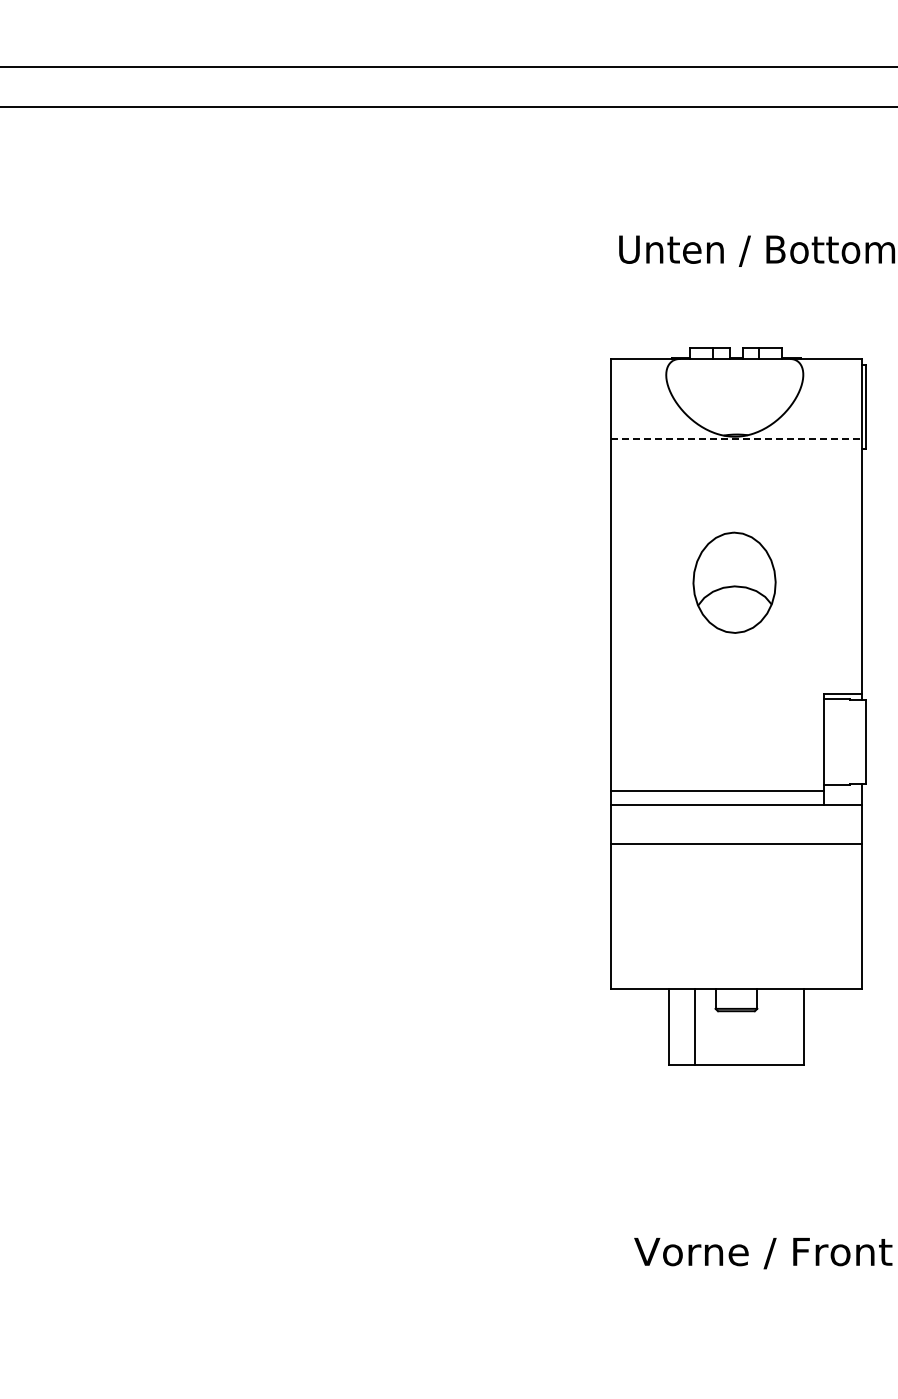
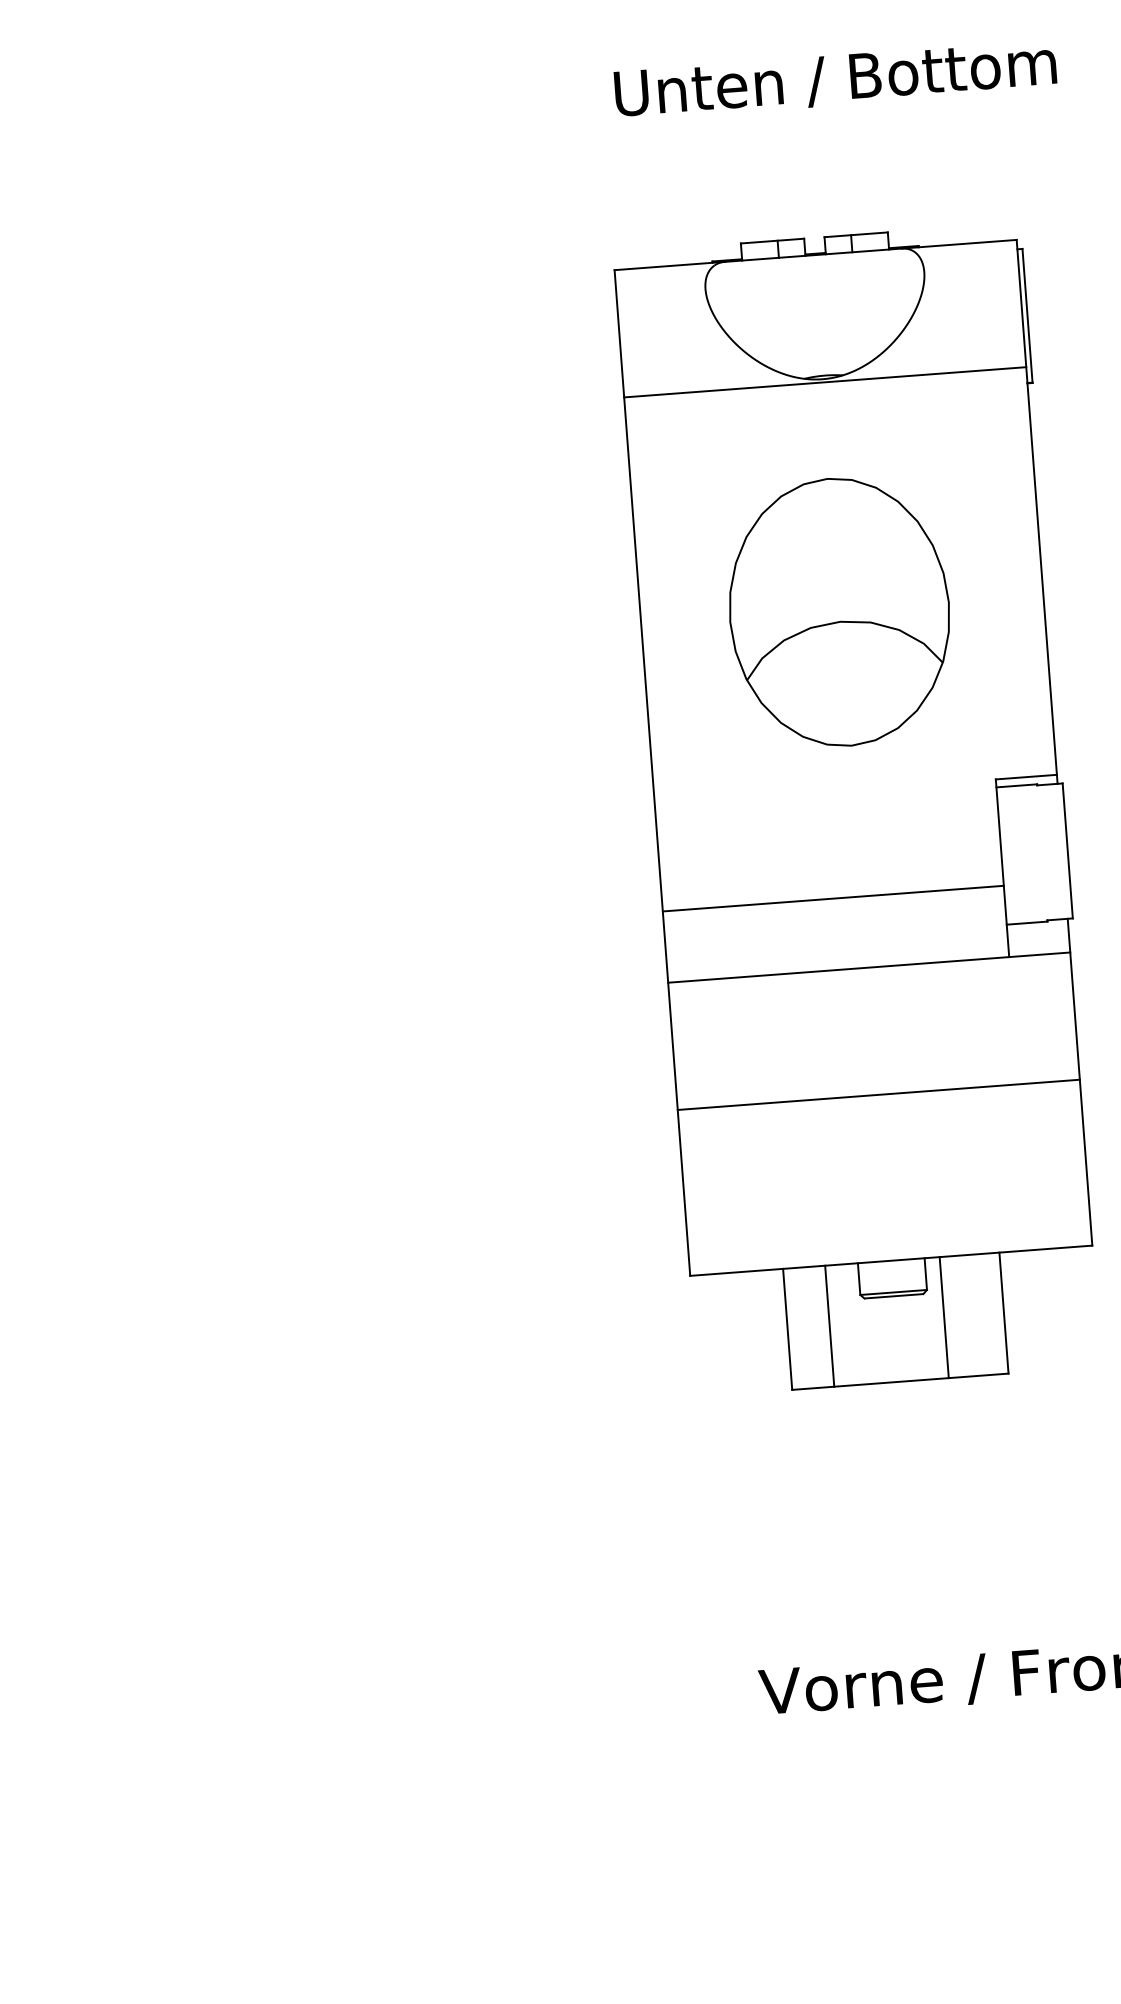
line: (736, 438) -> (825, 381), dashed -> solid
part: (734, 582) -> (839, 612), size x1.67
line: (717, 790) -> (833, 898), moved
line: (736, 844) -> (878, 1095), moved
line: (766, 1026) -> (943, 1317), added

